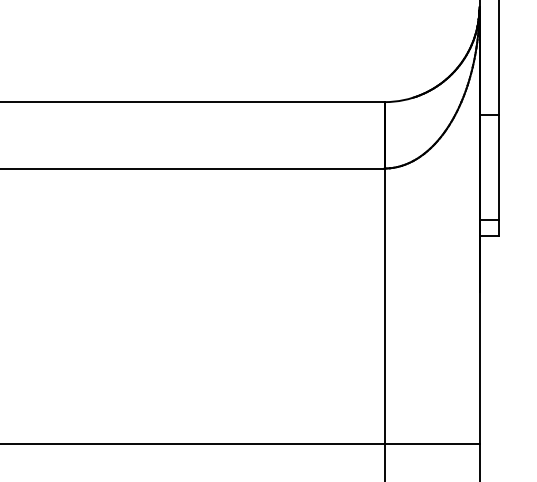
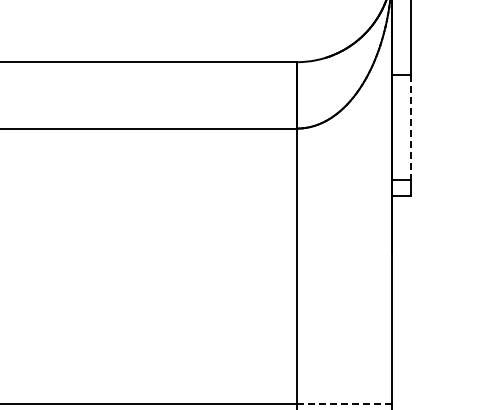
line: (498, 168) -> (411, 128), solid -> dashed
line: (431, 443) -> (344, 403), solid -> dashed

